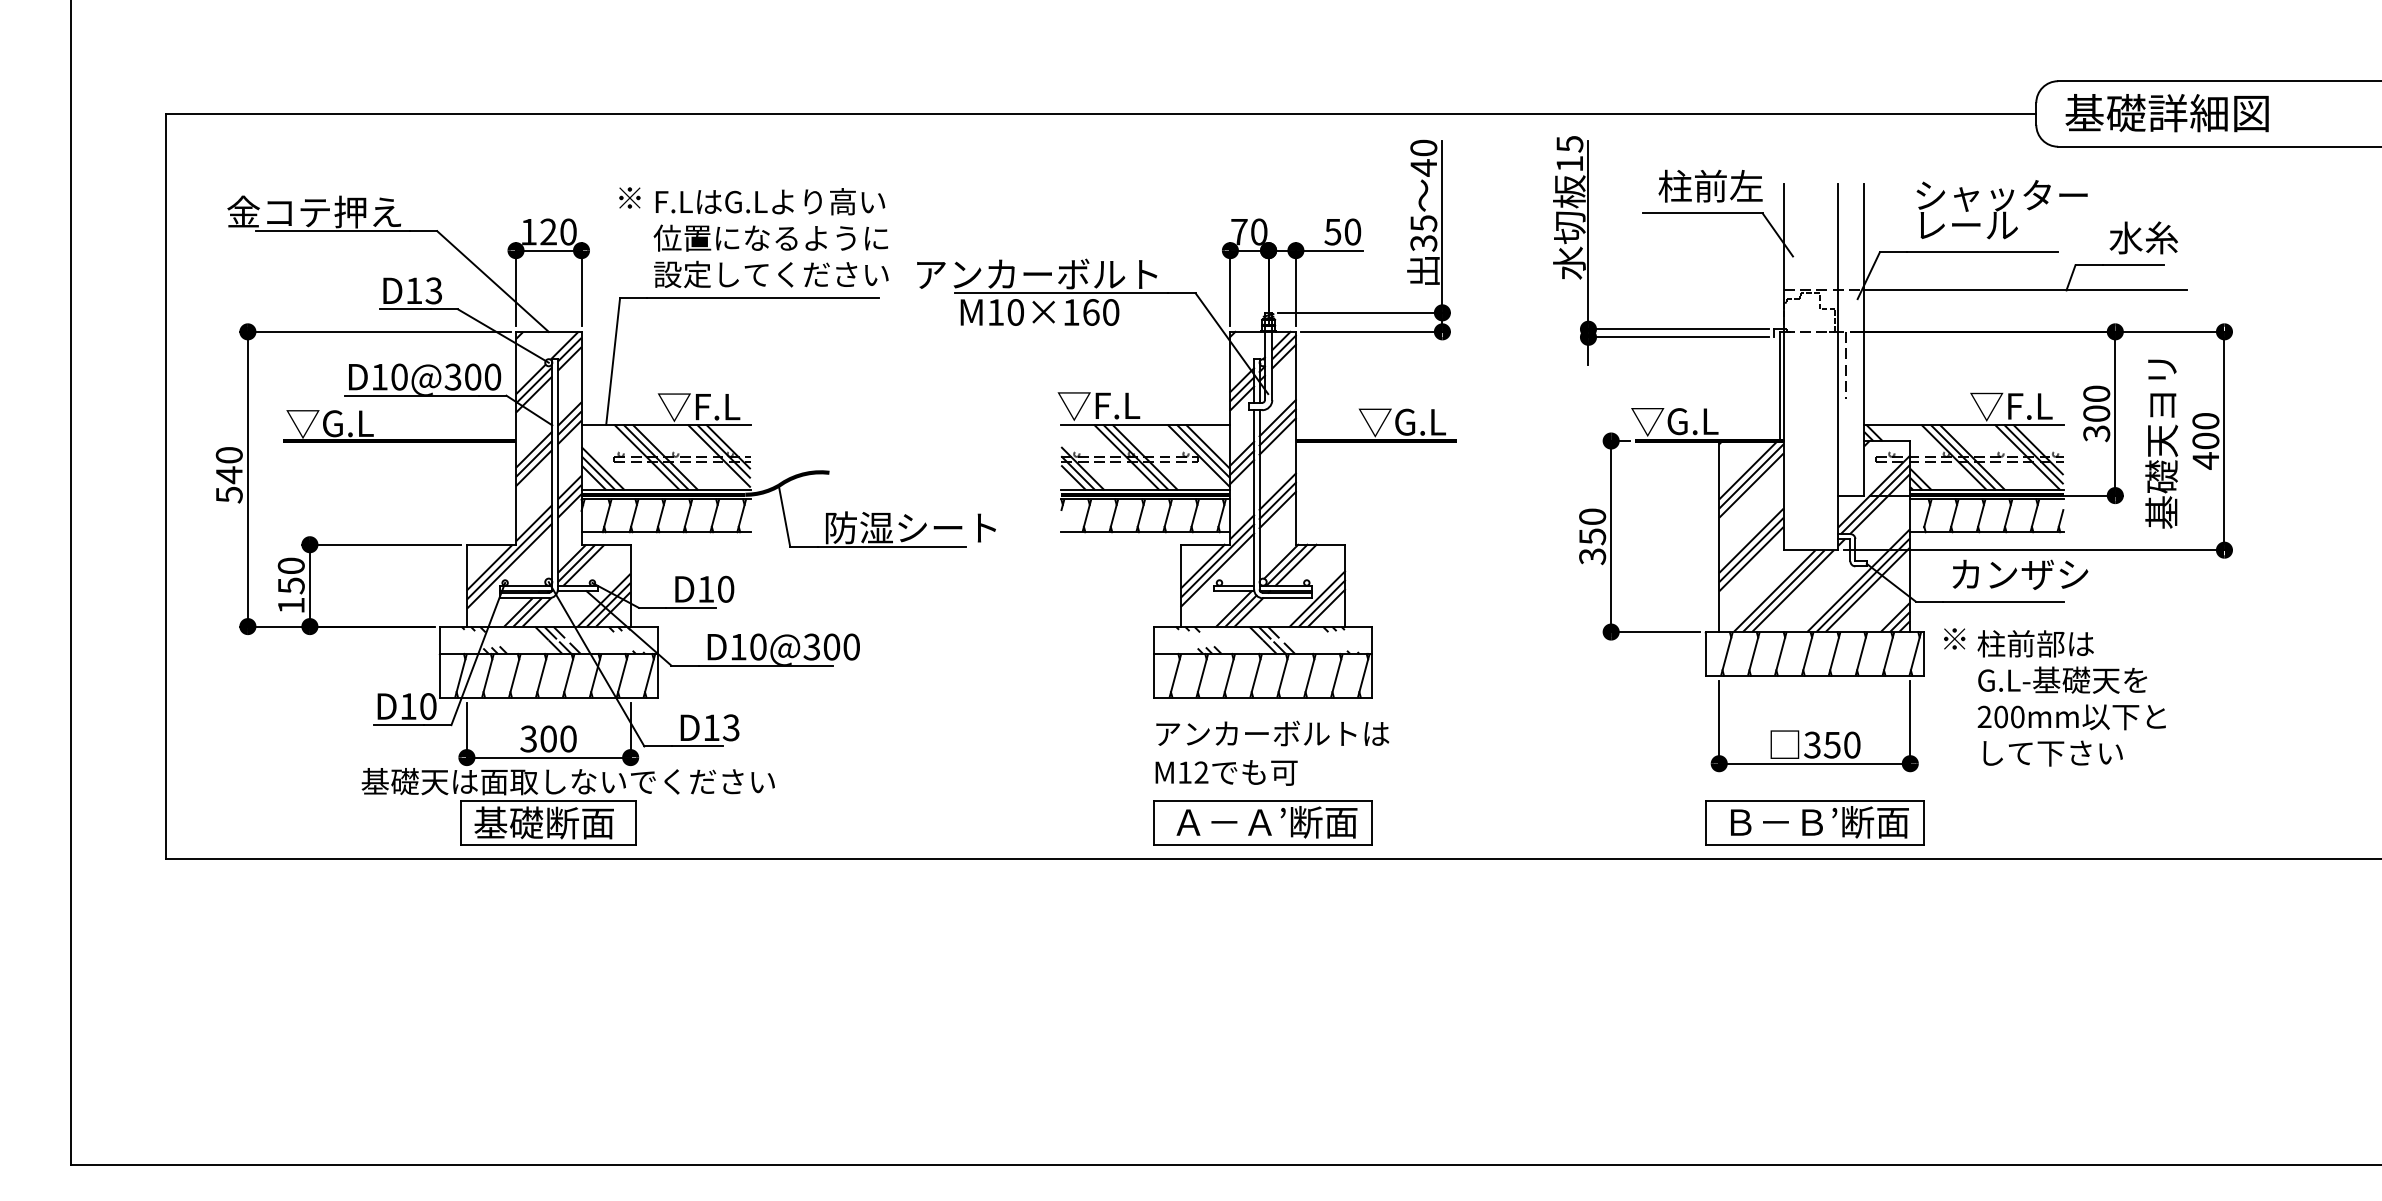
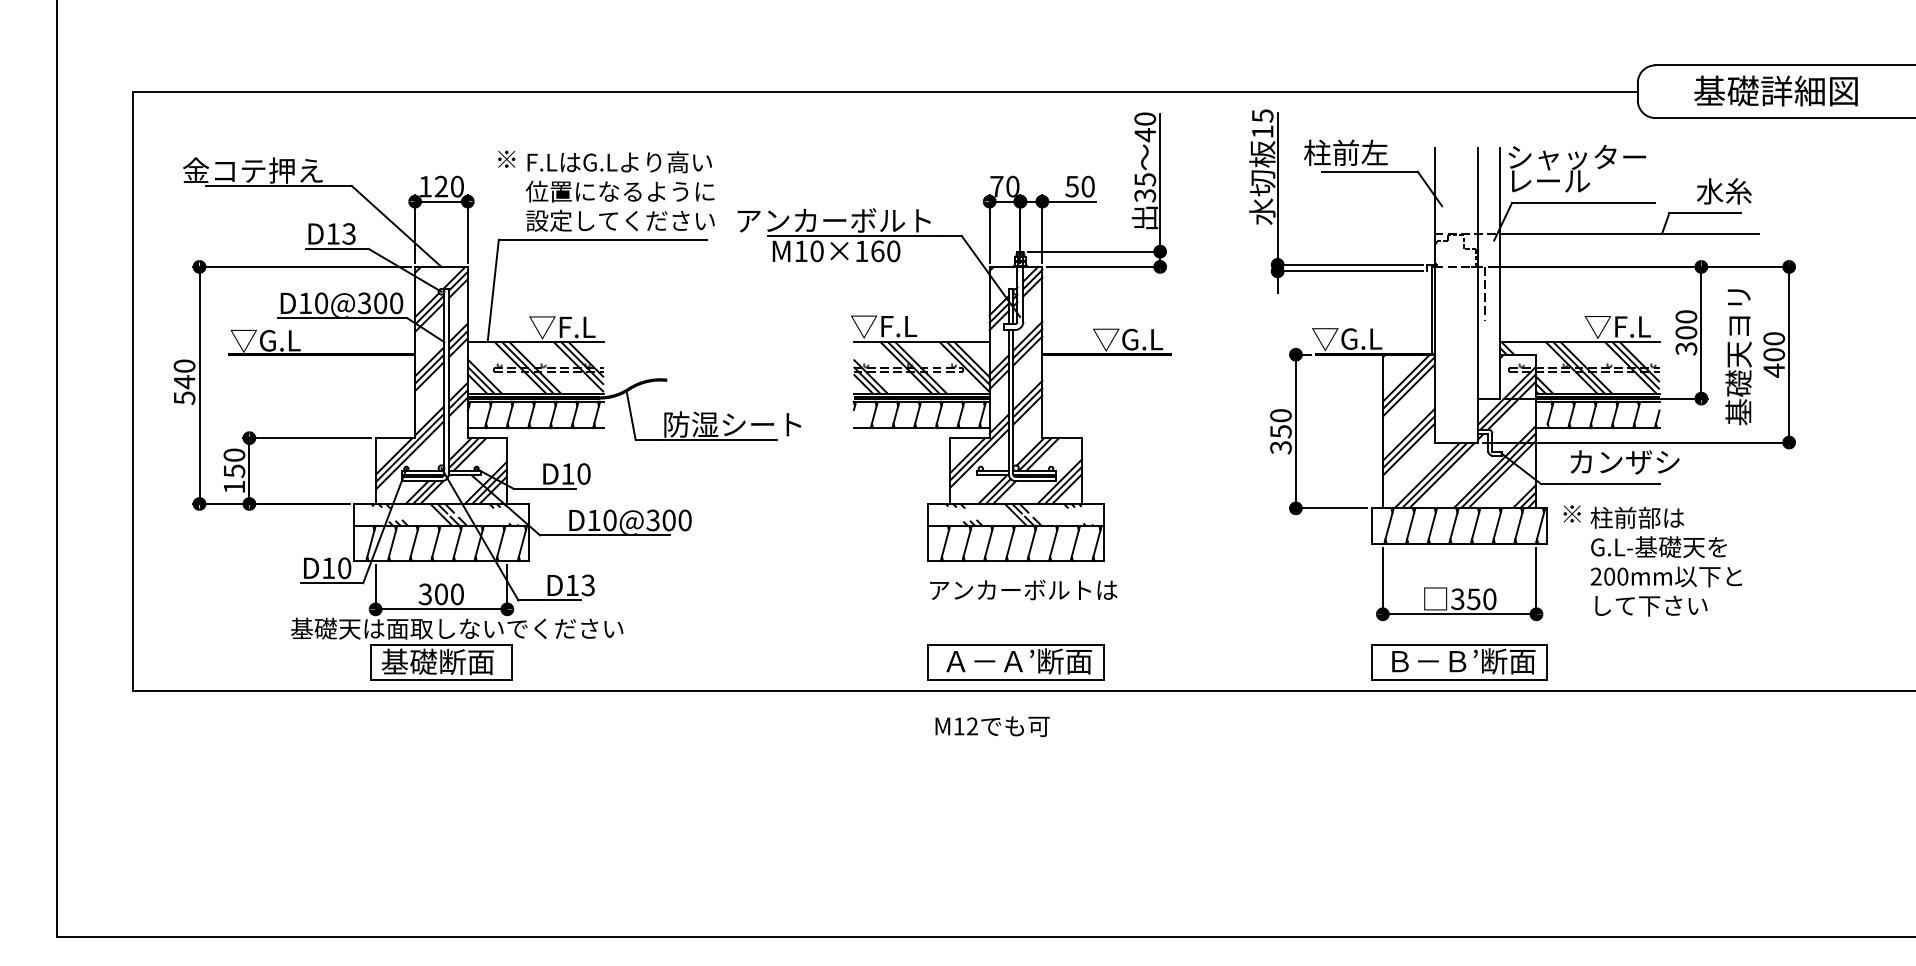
text: (2166, 112) -> (1775, 90), moved
text: (1710, 185) -> (1345, 152), moved
text: (2002, 209) -> (1577, 168), moved
text: (1226, 772) -> (992, 726), moved

